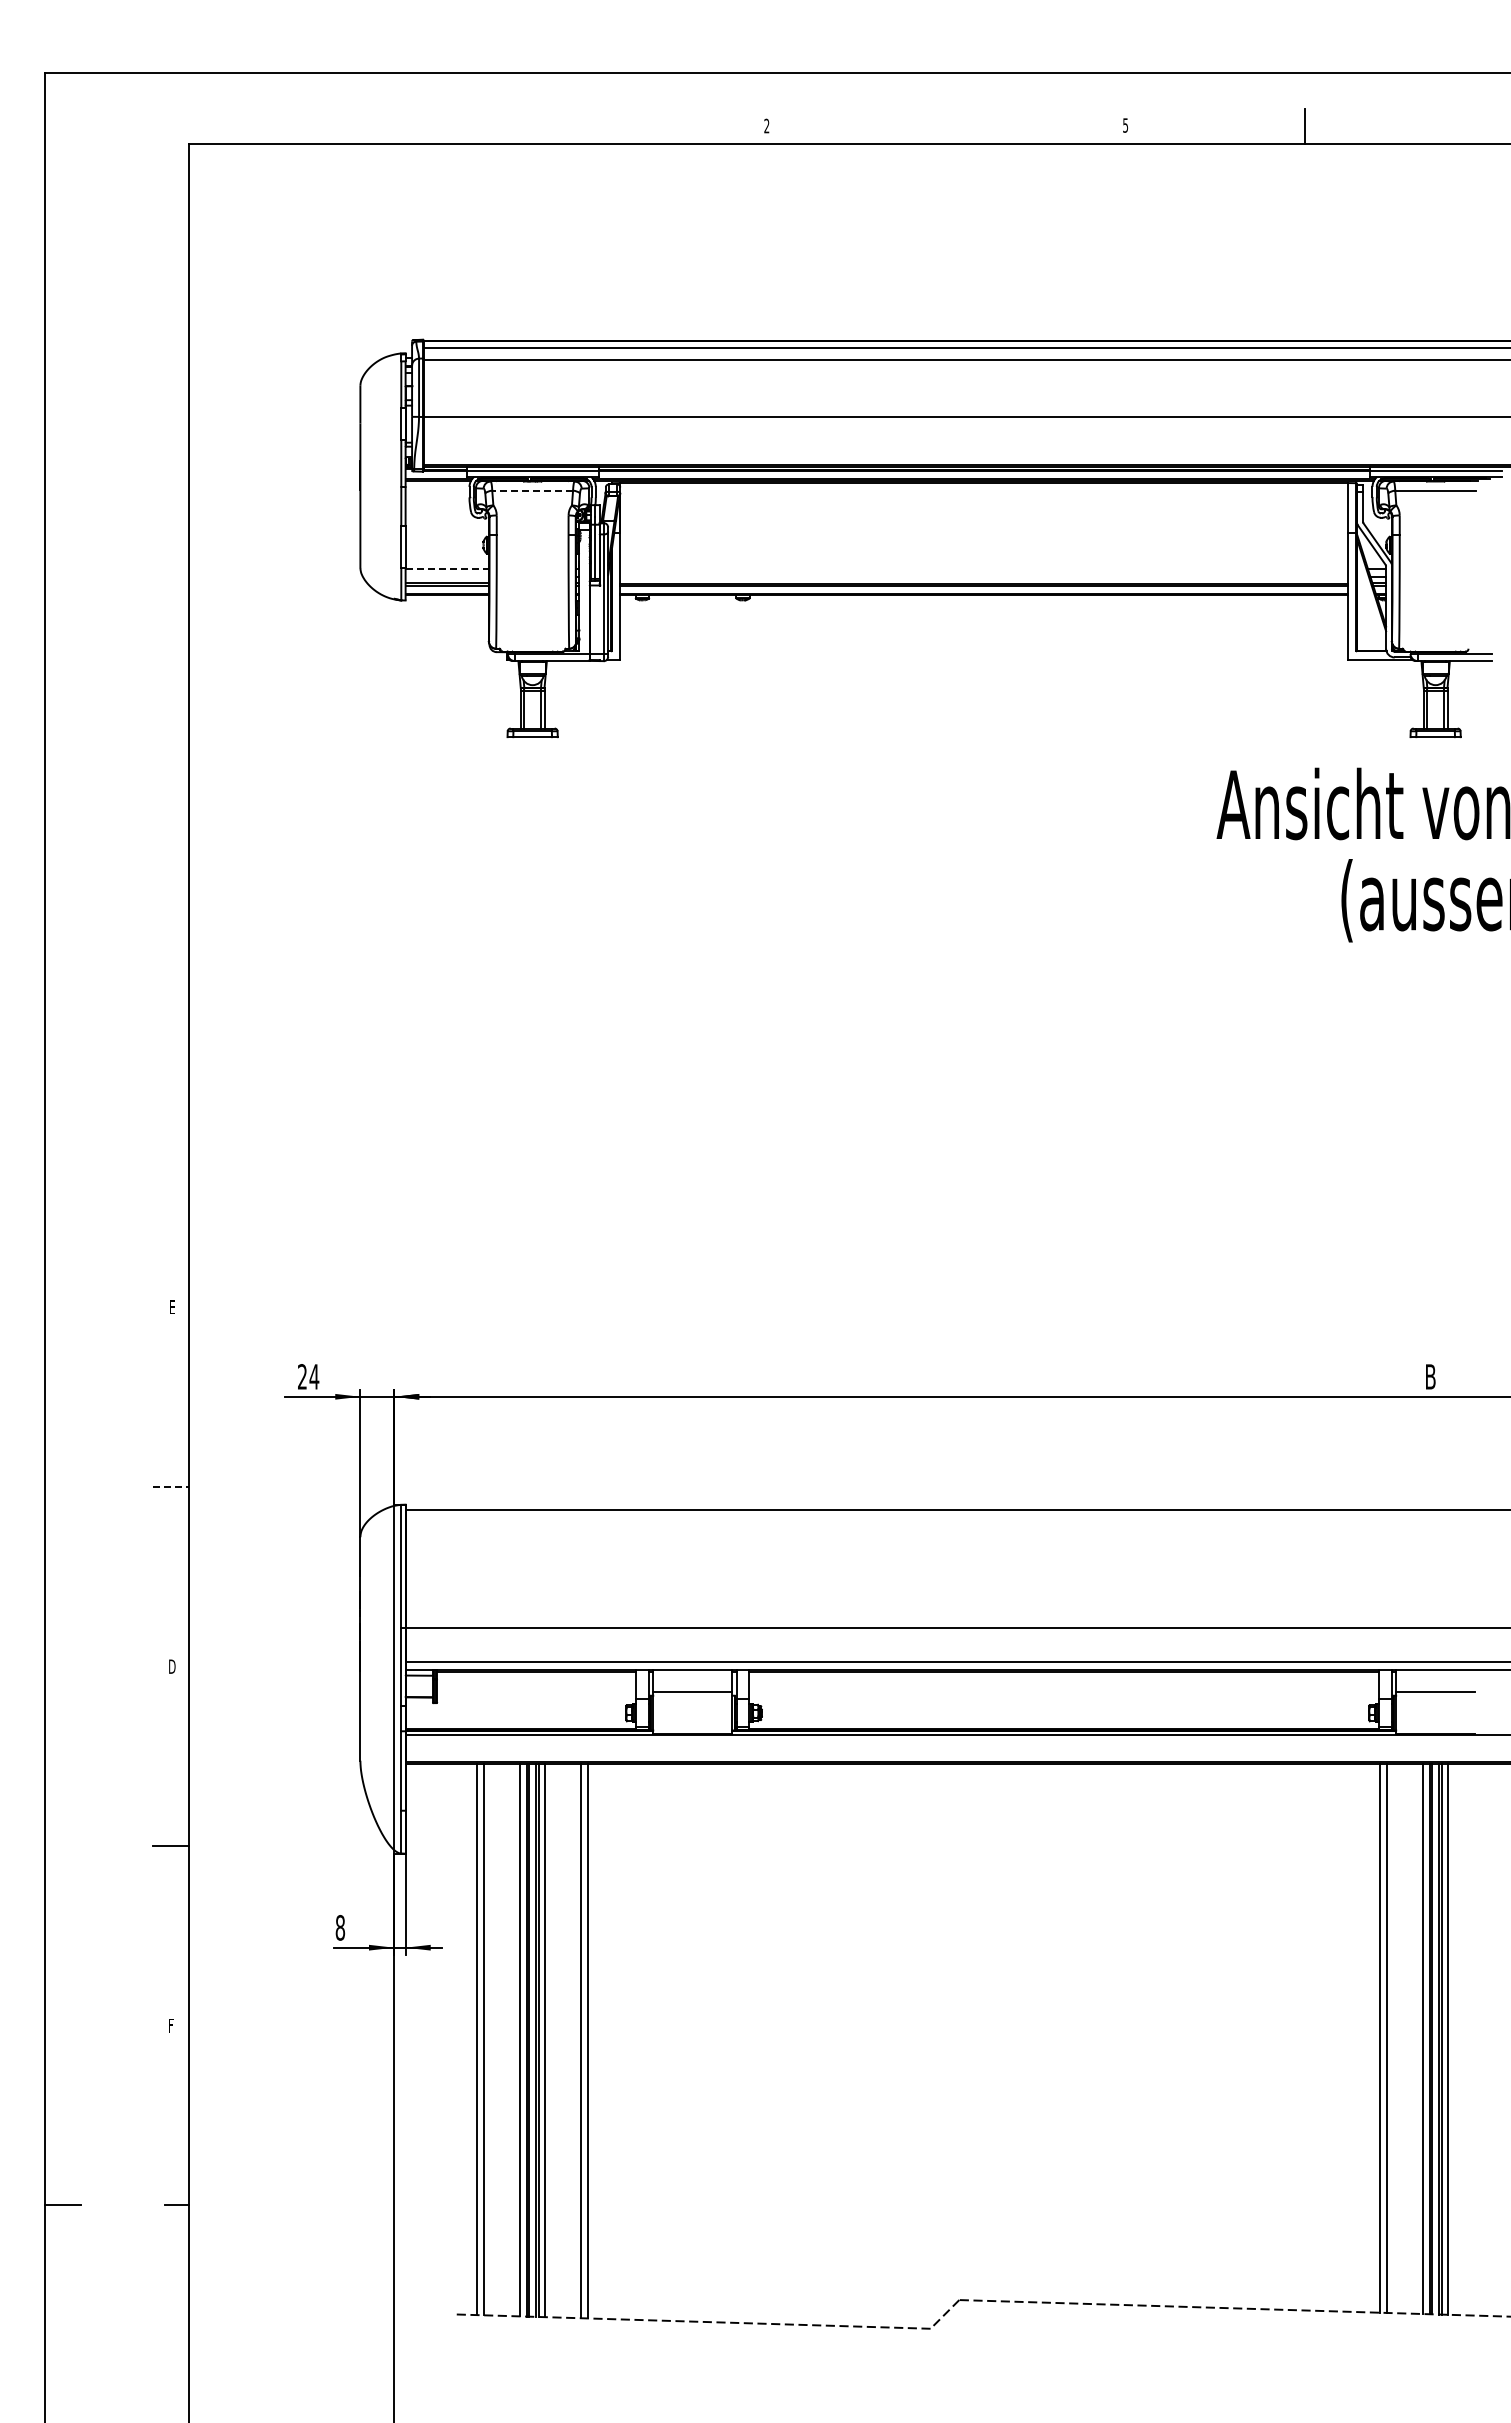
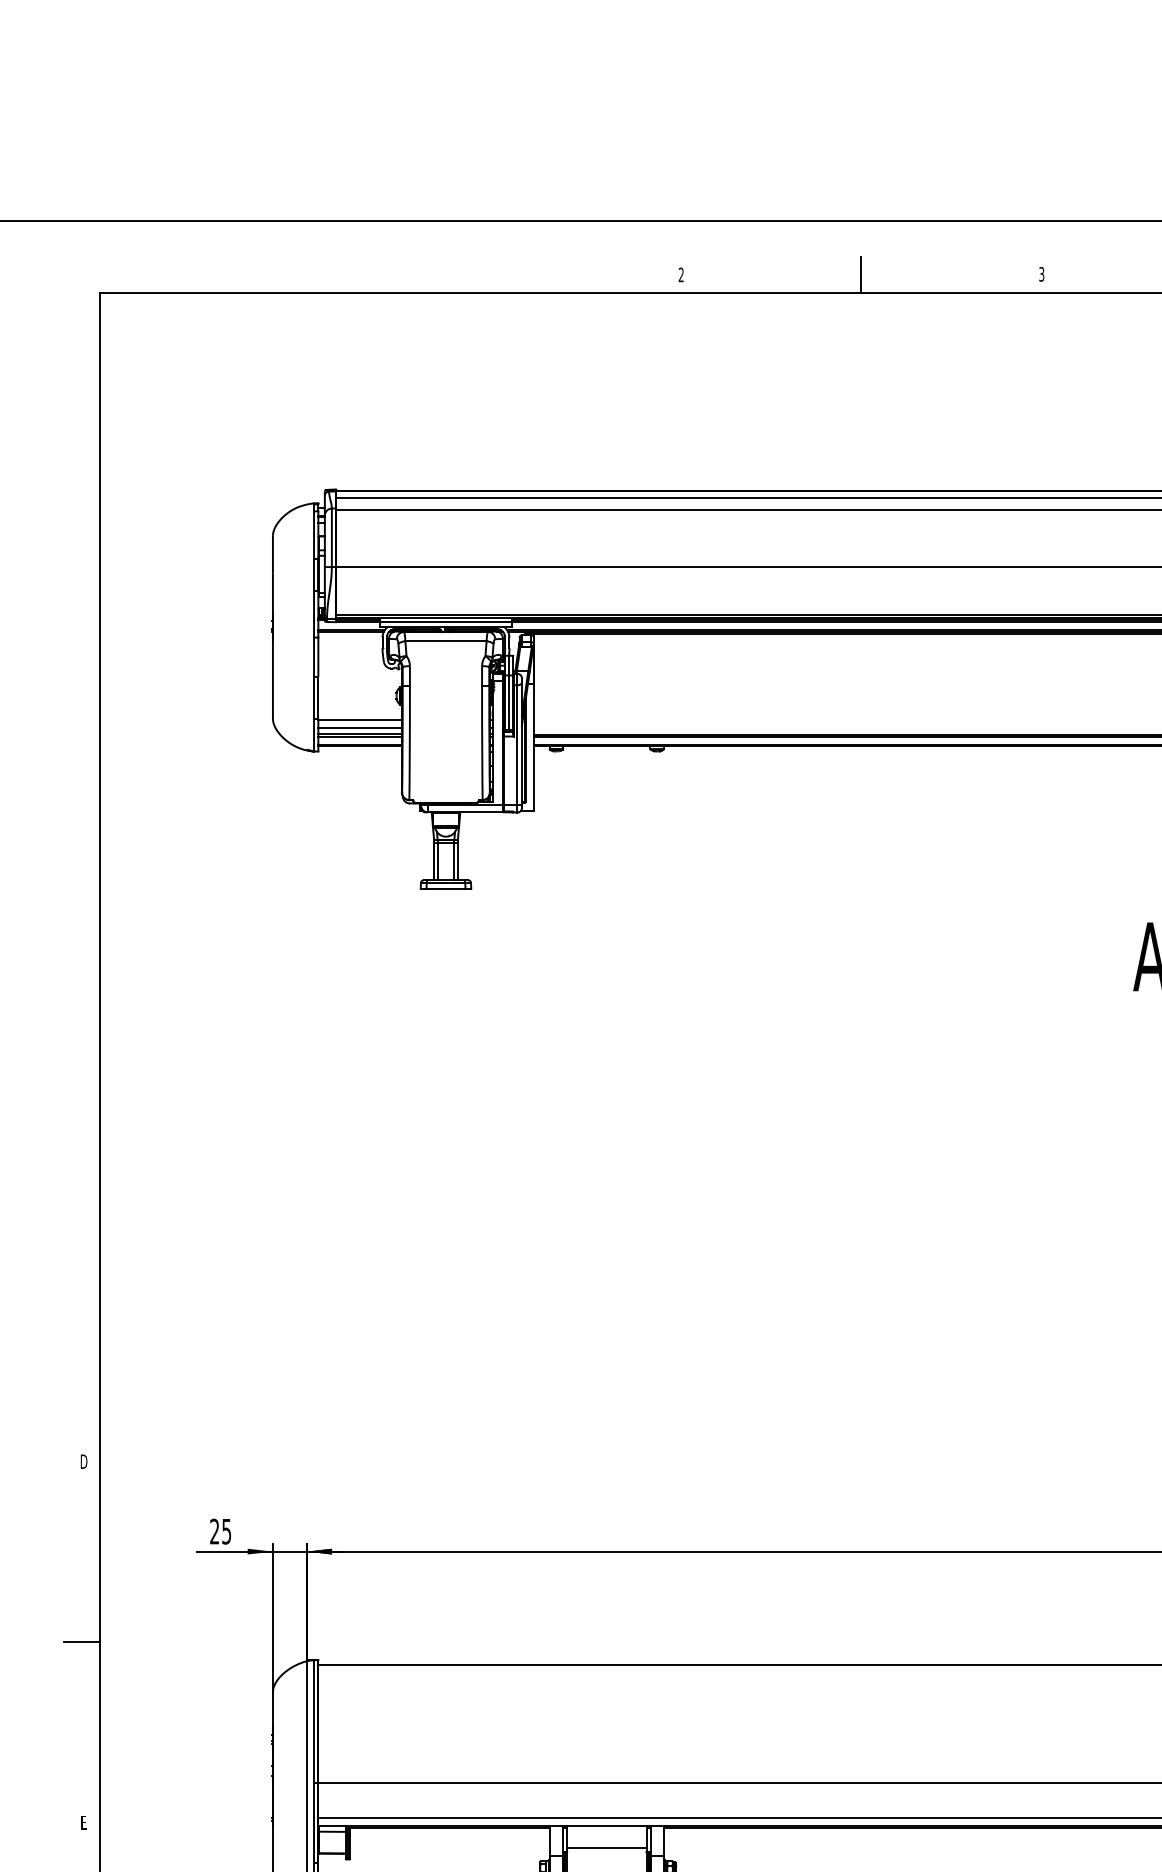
text: (1125, 124) -> (1041, 273), 5 -> 3
line: (946, 126) -> (861, 275), added
line: (532, 490) -> (445, 641), dashed -> solid
line: (447, 569) -> (360, 720), dashed -> solid
line: (446, 576) -> (359, 727), added
text: (172, 1307) -> (84, 1461), E -> D
text: (314, 1376) -> (226, 1531), 24 -> 25
line: (170, 1486) -> (82, 1641), dashed -> solid
text: (172, 1666) -> (84, 1822), D -> E

